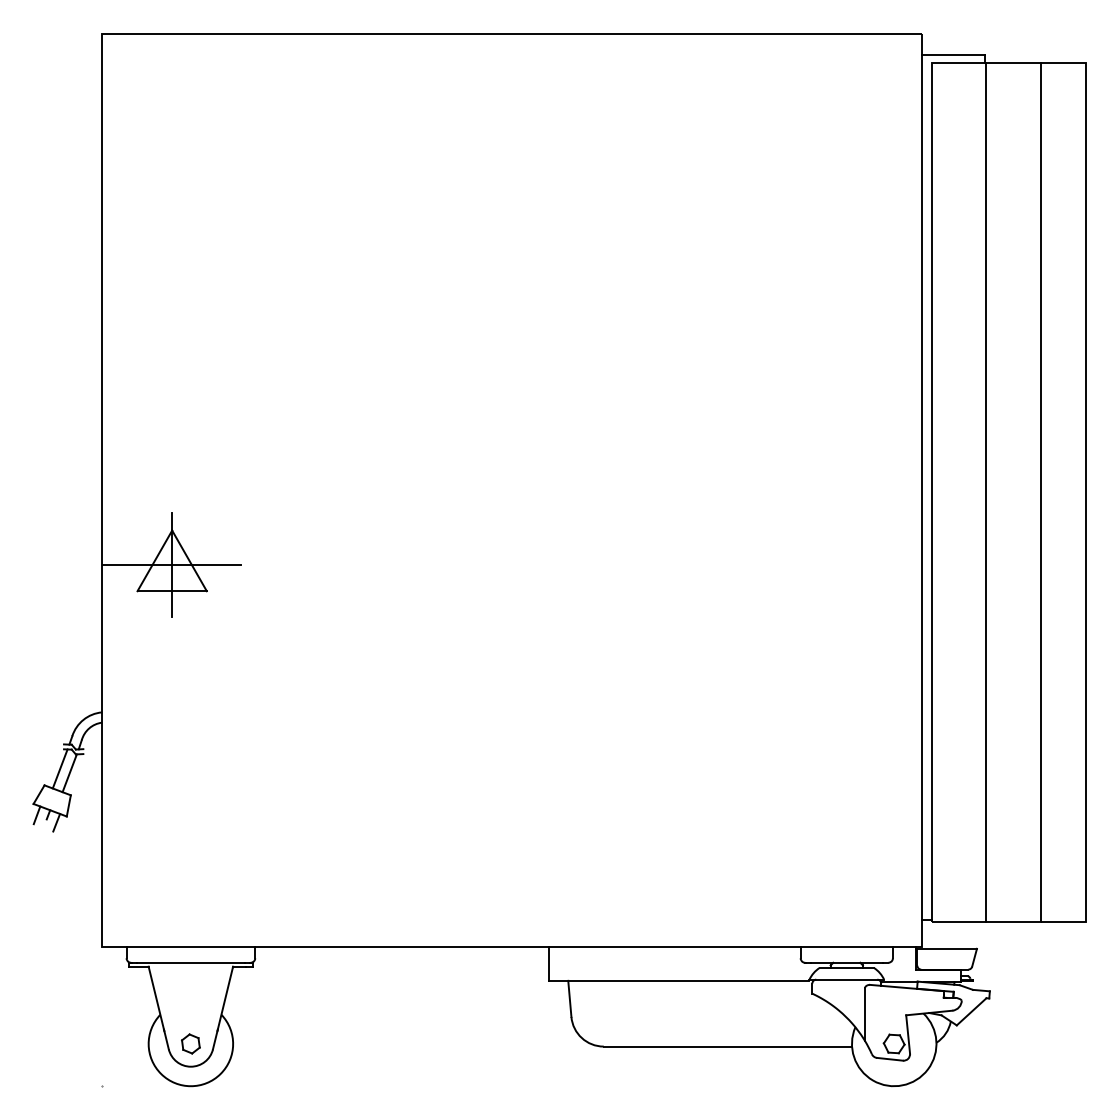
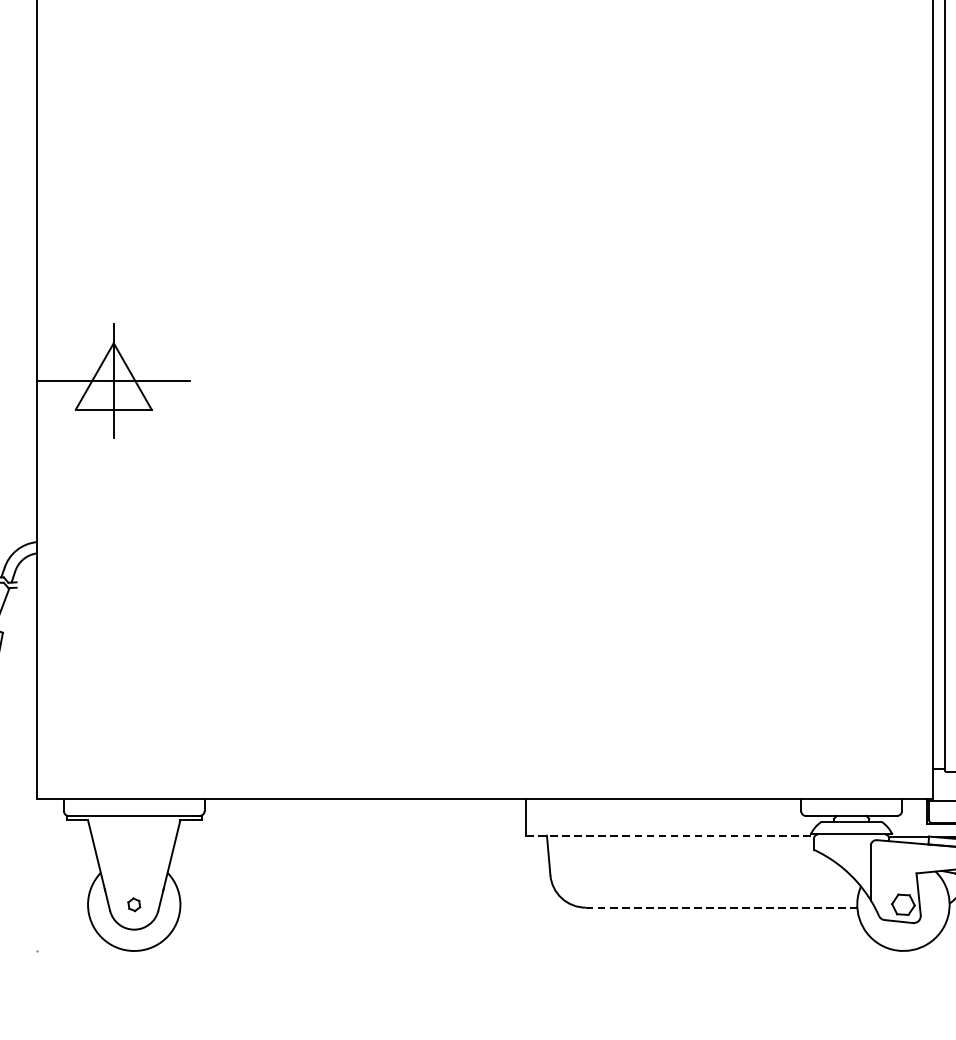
line: (678, 980) -> (667, 835), solid -> dashed
part: (190, 1043) -> (133, 904), size x0.6
line: (728, 1046) -> (722, 907), solid -> dashed

